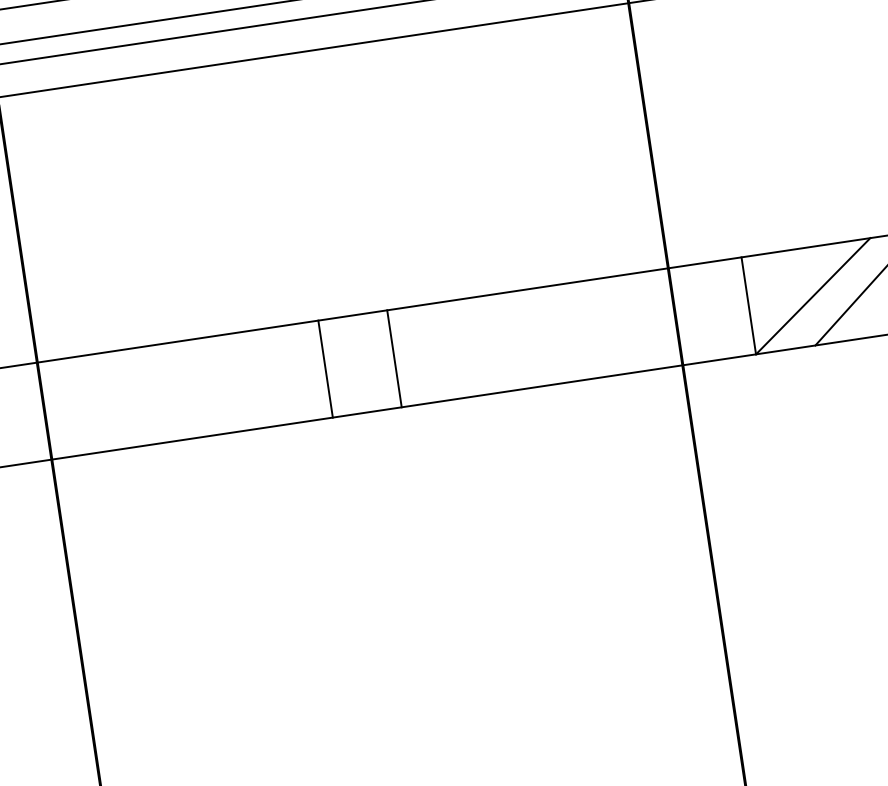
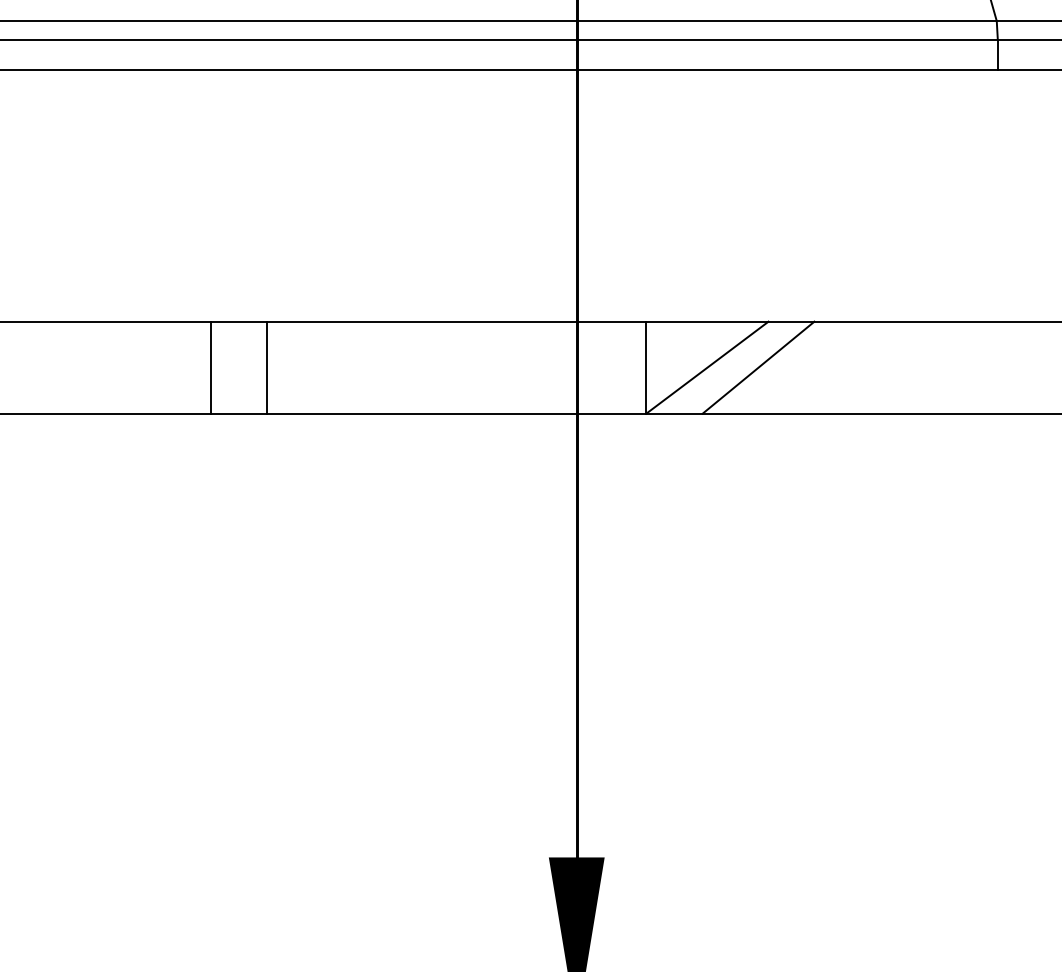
line: (393, 358) -> (266, 367), moved
line: (325, 368) -> (210, 367), moved

